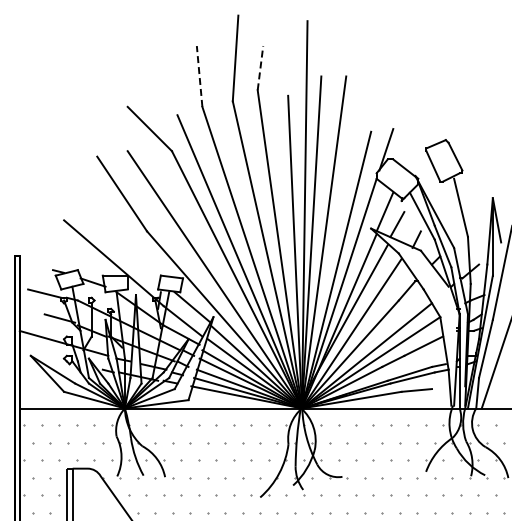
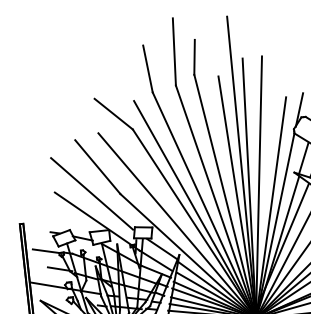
line: (260, 67) -> (194, 56), dashed -> solid
line: (199, 76) -> (147, 69), dashed -> solid
line: (111, 227) -> (92, 194), added

